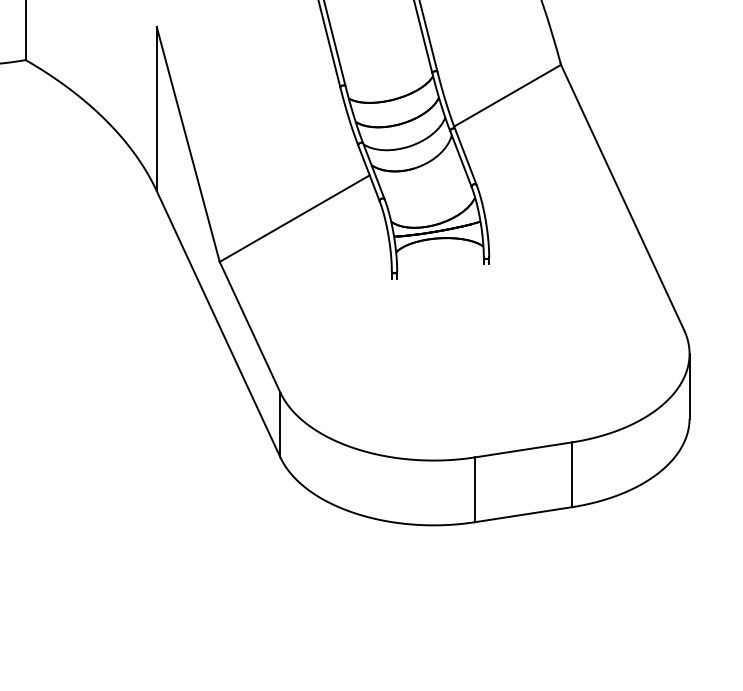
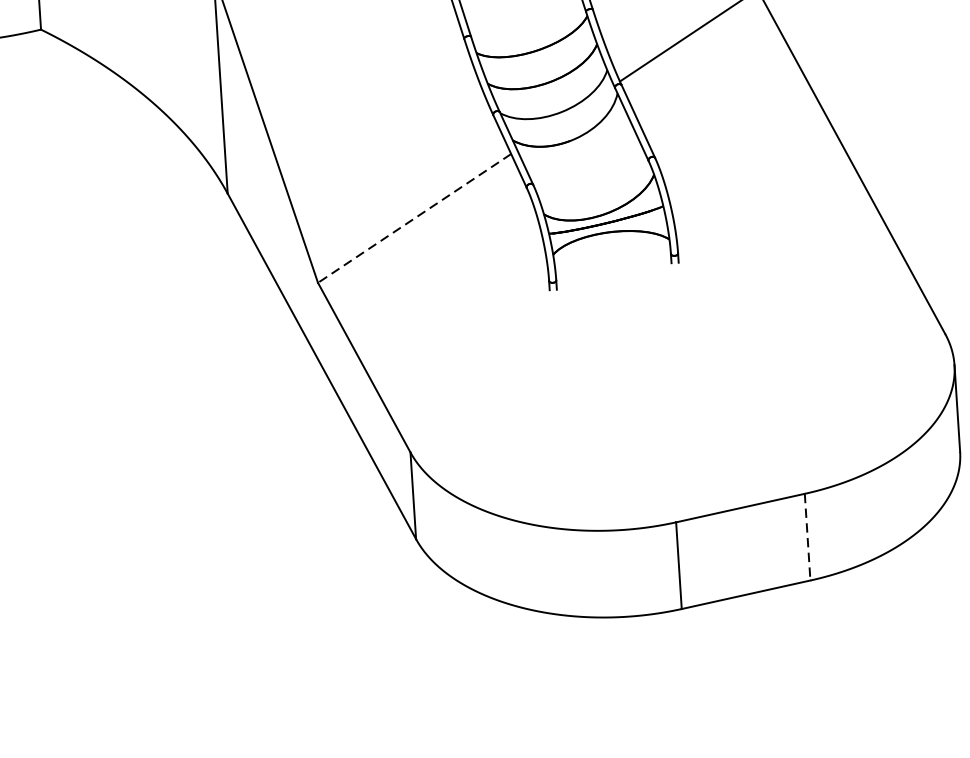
line: (294, 218) -> (414, 218), solid -> dashed
line: (571, 475) -> (807, 538), solid -> dashed

